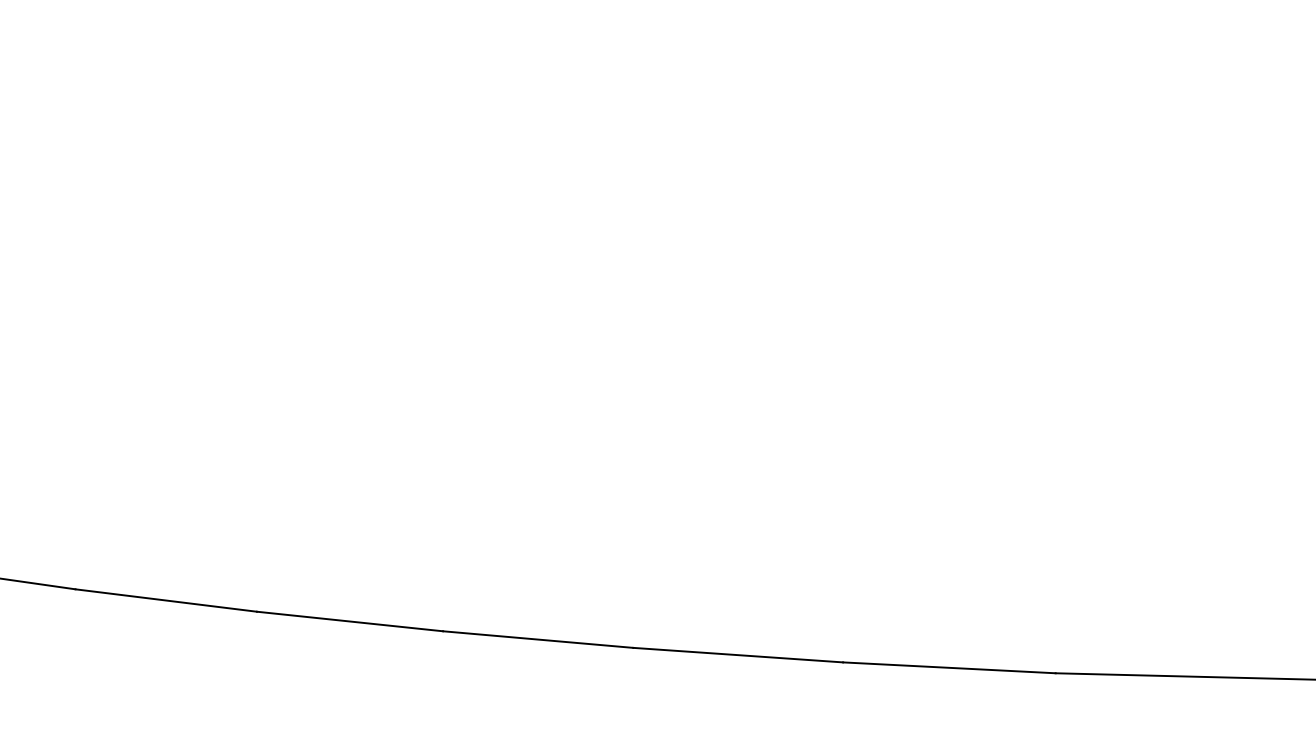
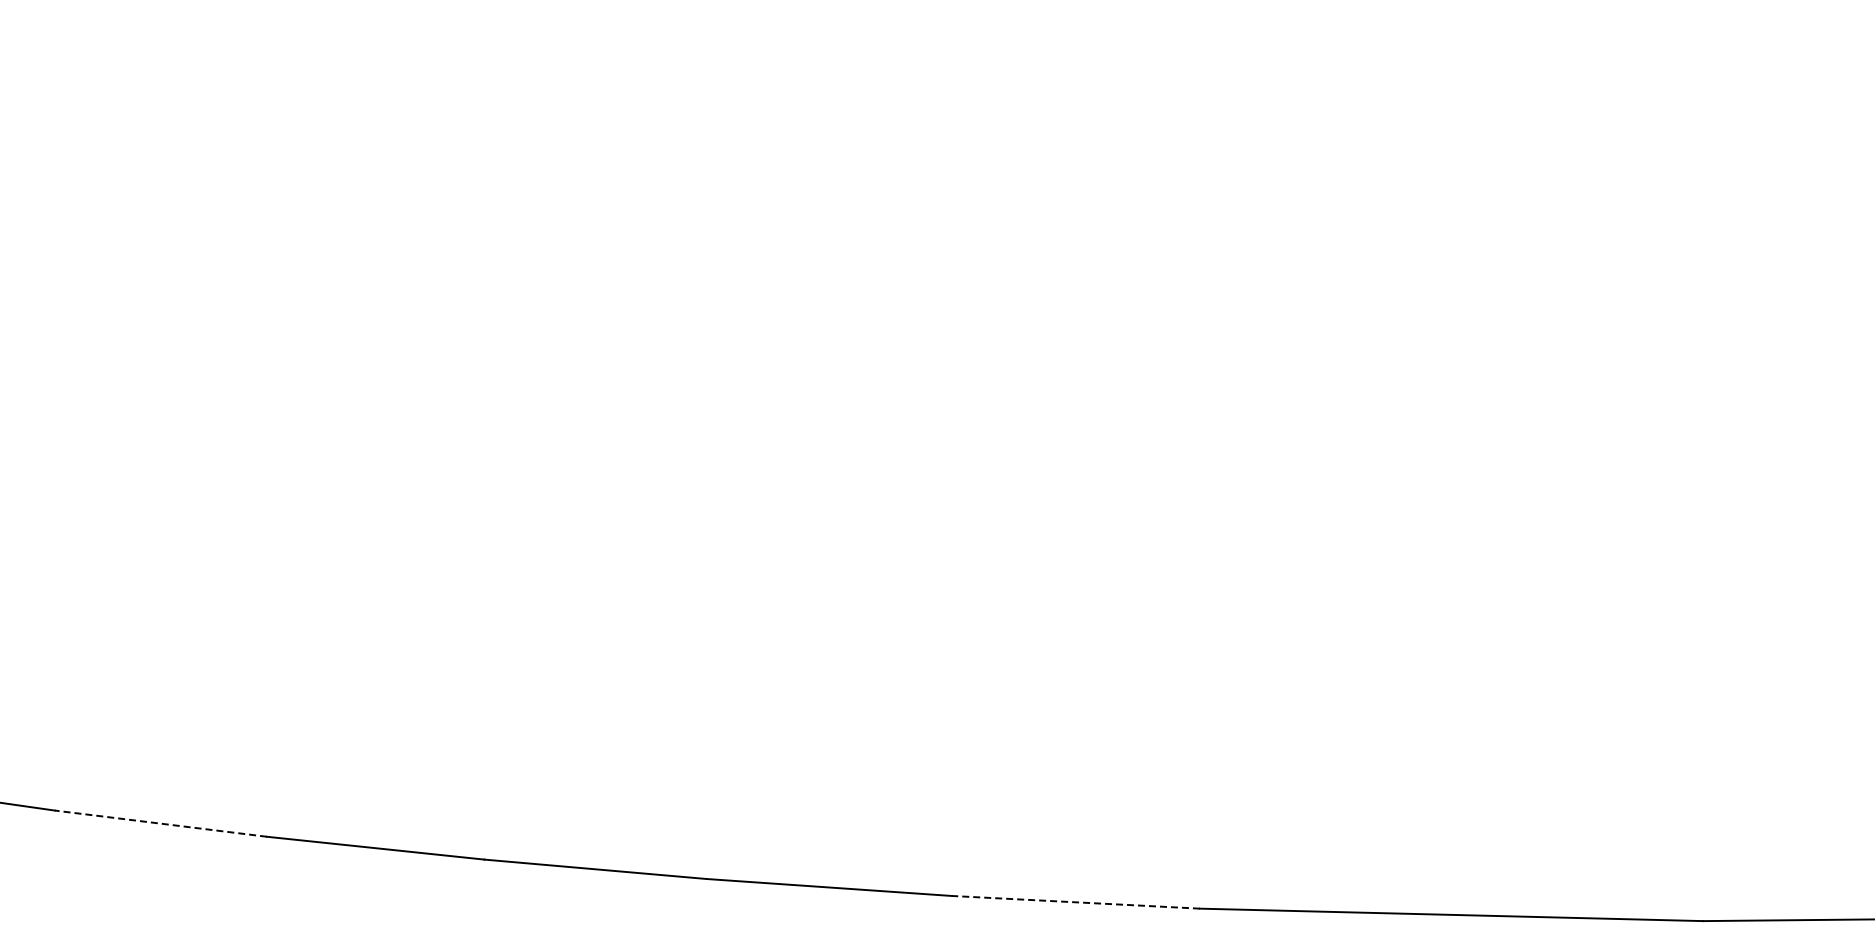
line: (166, 600) -> (161, 823), solid -> dashed
line: (949, 668) -> (1075, 902), solid -> dashed

